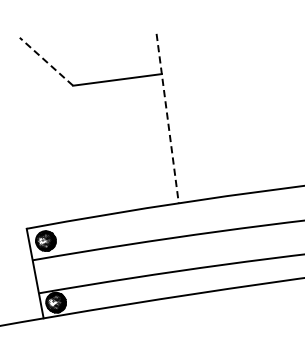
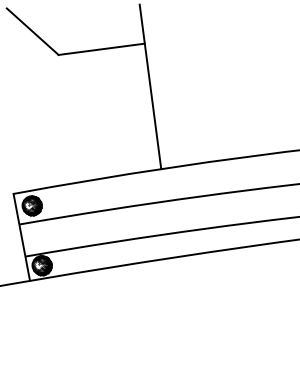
line: (46, 61) -> (32, 31), dashed -> solid
line: (167, 118) -> (150, 86), dashed -> solid

